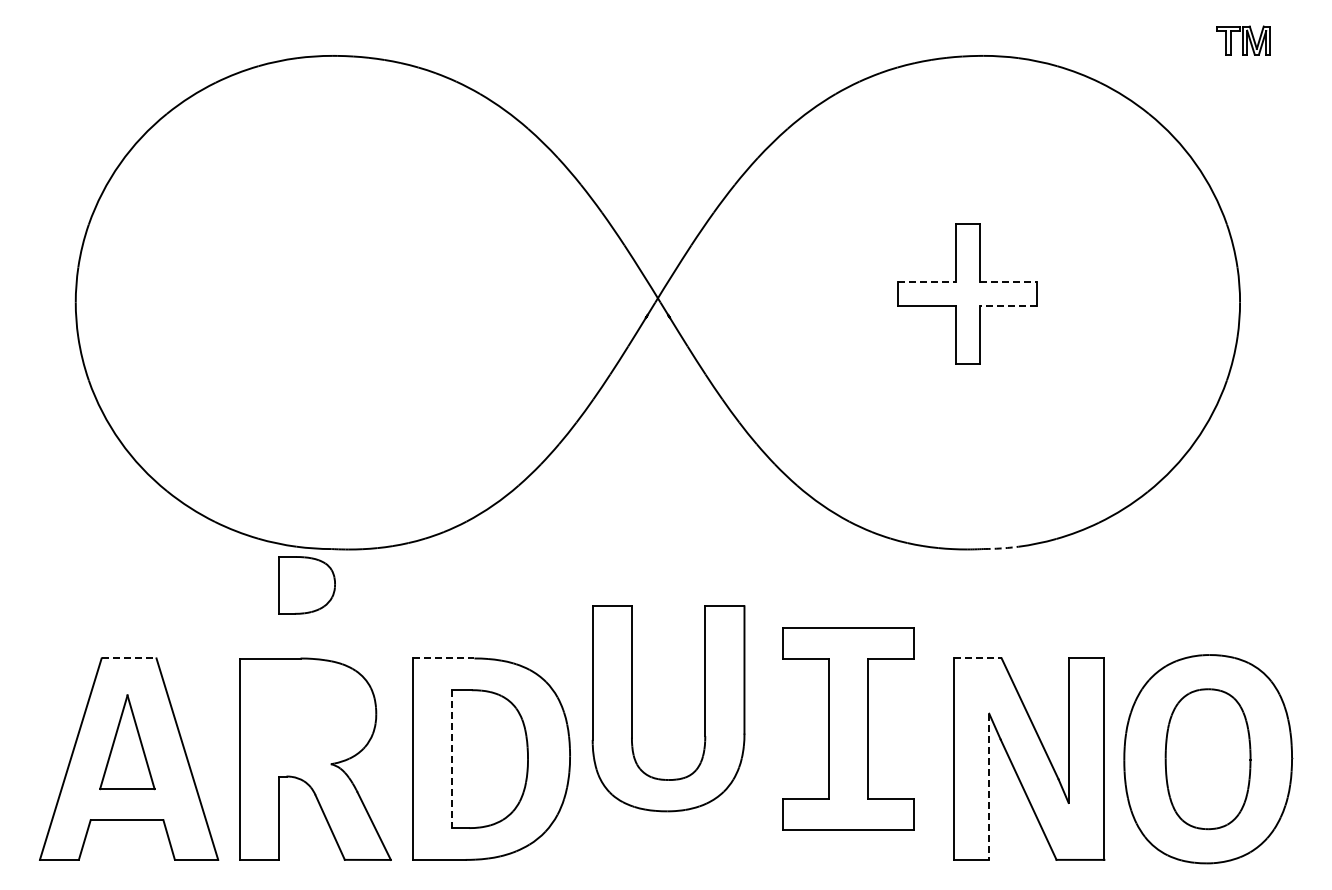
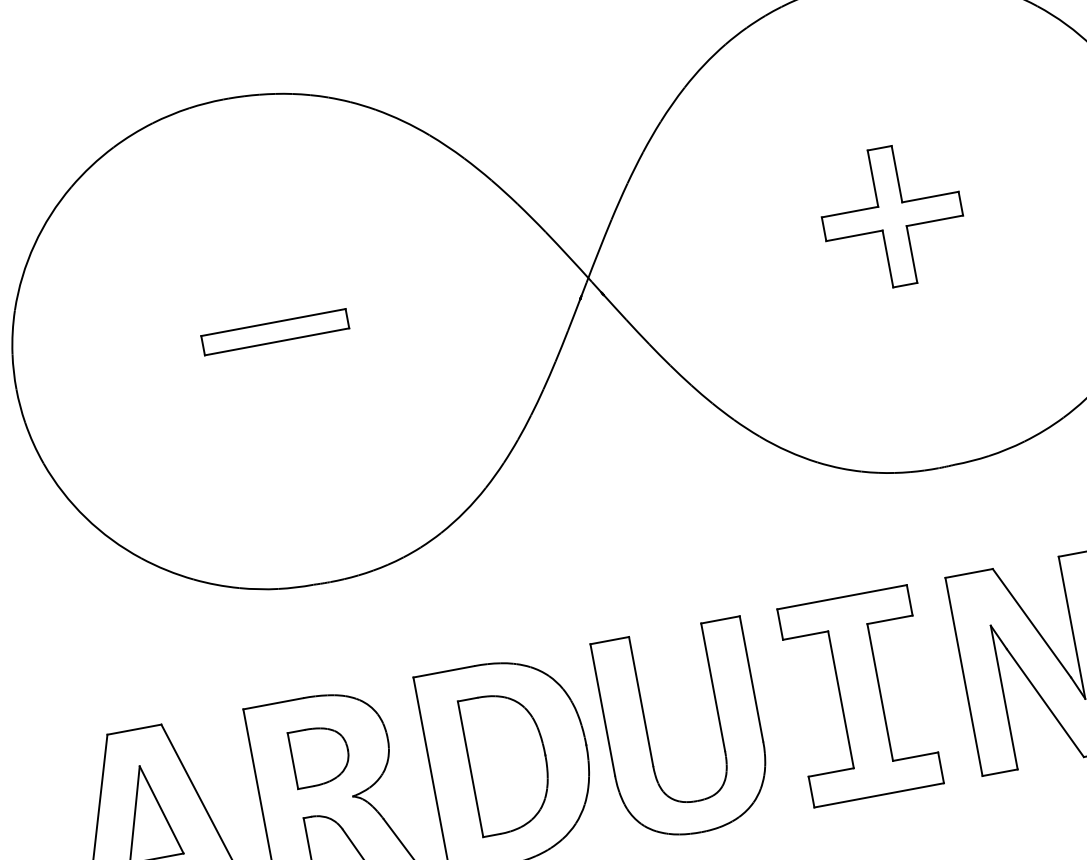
line: (927, 281) -> (850, 211), dashed -> solid
line: (1008, 281) -> (930, 196), dashed -> solid
part: (340, 293) -> (275, 331), added
line: (1008, 305) -> (934, 220), dashed -> solid
arc: (1001, 548) -> (972, 460), dashed -> solid
part: (306, 585) -> (320, 756), moved
line: (129, 658) -> (134, 729), dashed -> solid
line: (443, 658) -> (443, 671), dashed -> solid
line: (978, 658) -> (970, 573), dashed -> solid
part: (632, 708) -> (648, 737), moved
part: (848, 728) -> (860, 695), moved
line: (451, 759) -> (470, 769), dashed -> solid
line: (989, 787) -> (1004, 698), dashed -> solid

